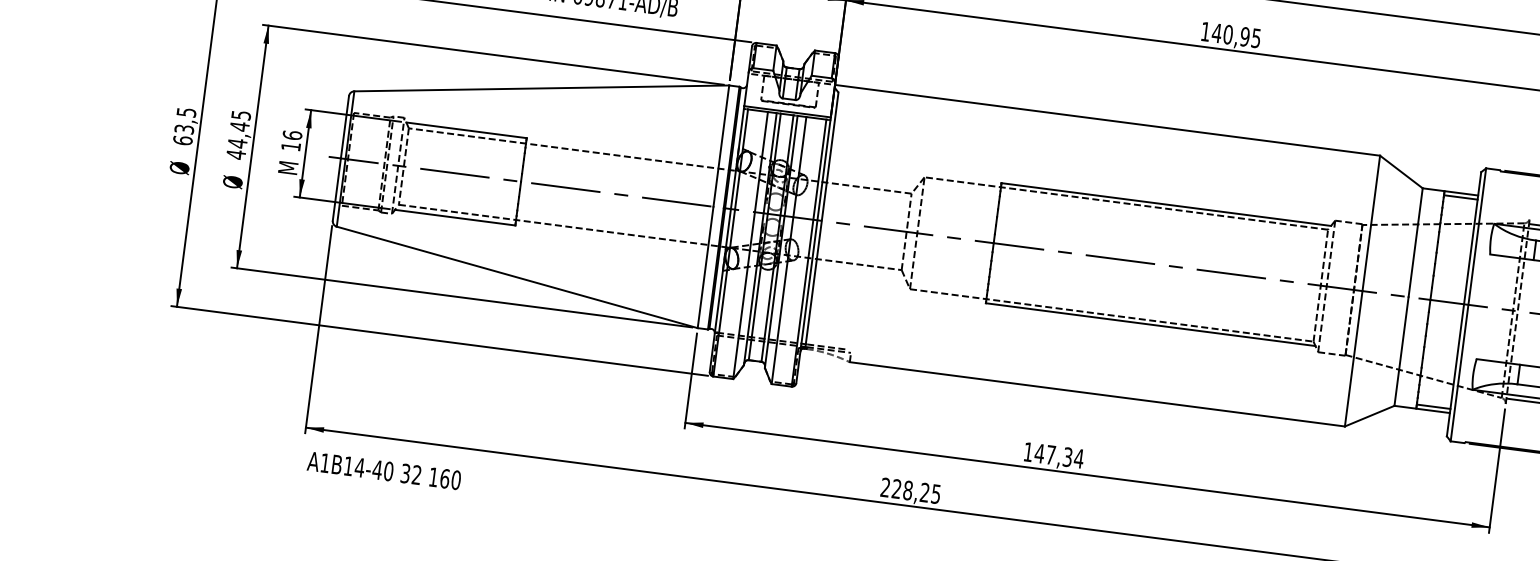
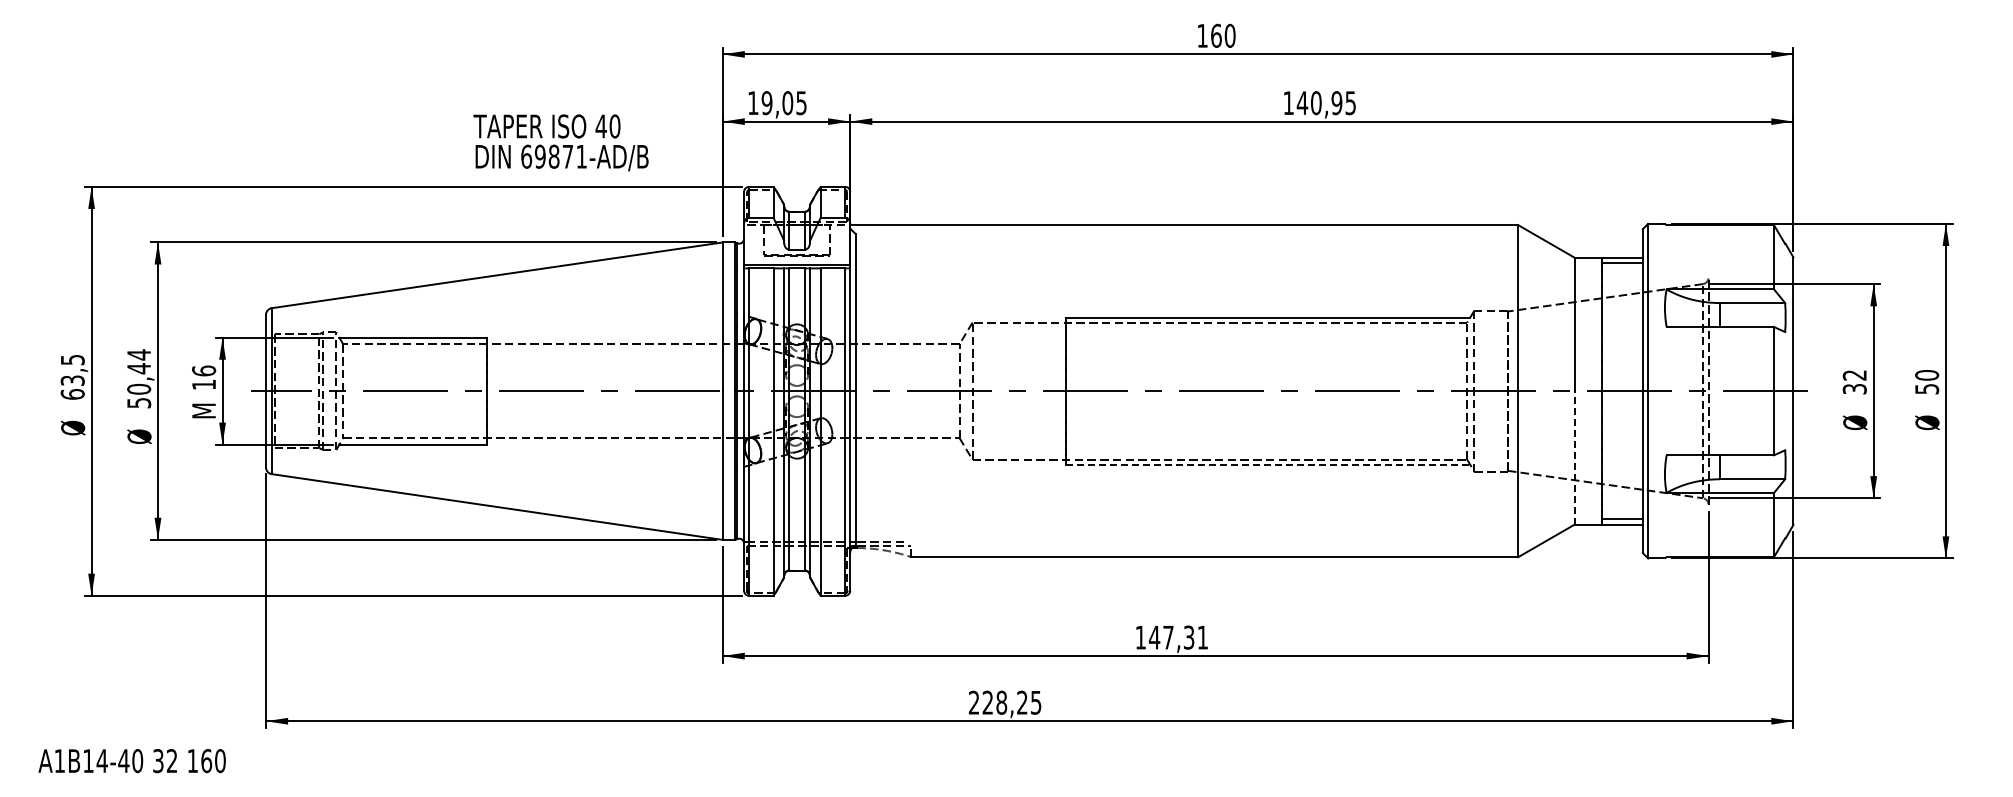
text: (239, 134) -> (139, 378), 44,45 -> 50,44
line: (1150, 324) -> (1268, 464), solid -> dashed
line: (1401, 351) -> (1574, 457), solid -> dashed
text: (1078, 458) -> (1202, 637), 147,34 -> 147,31
text: (383, 471) -> (131, 761), moved

